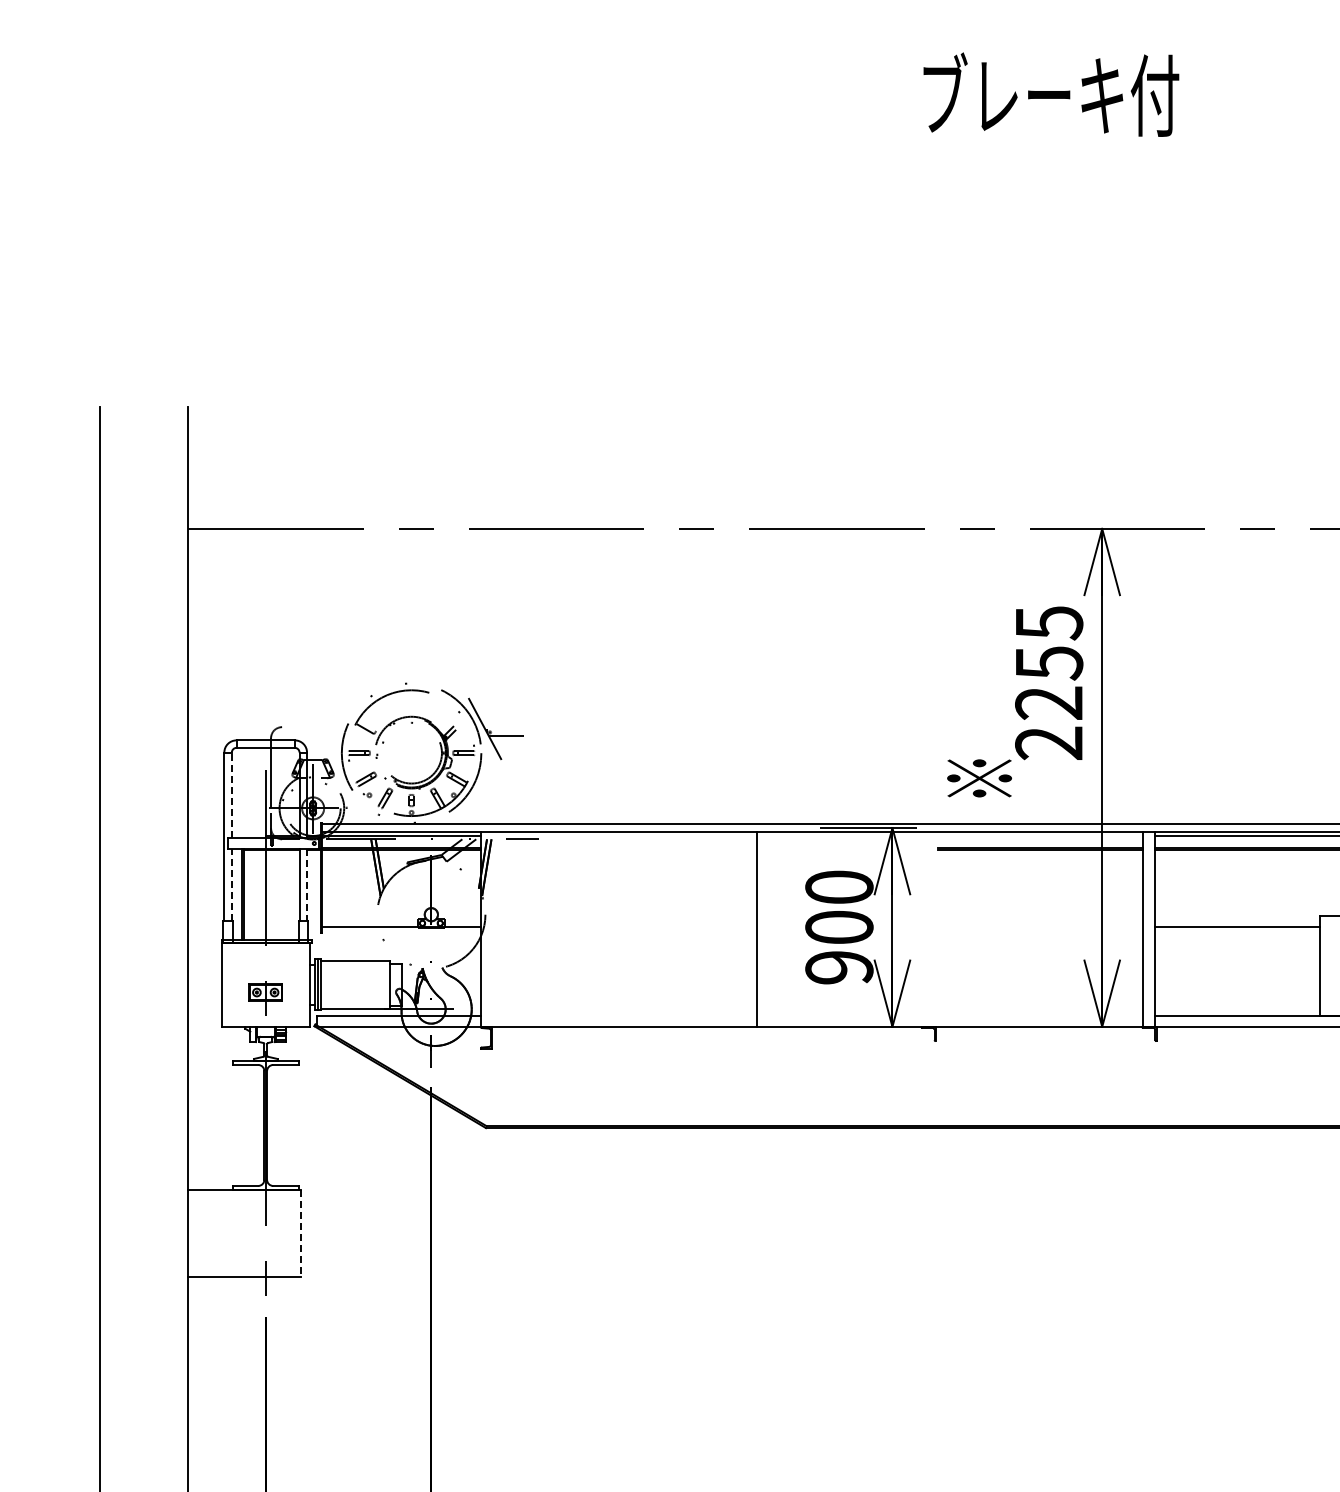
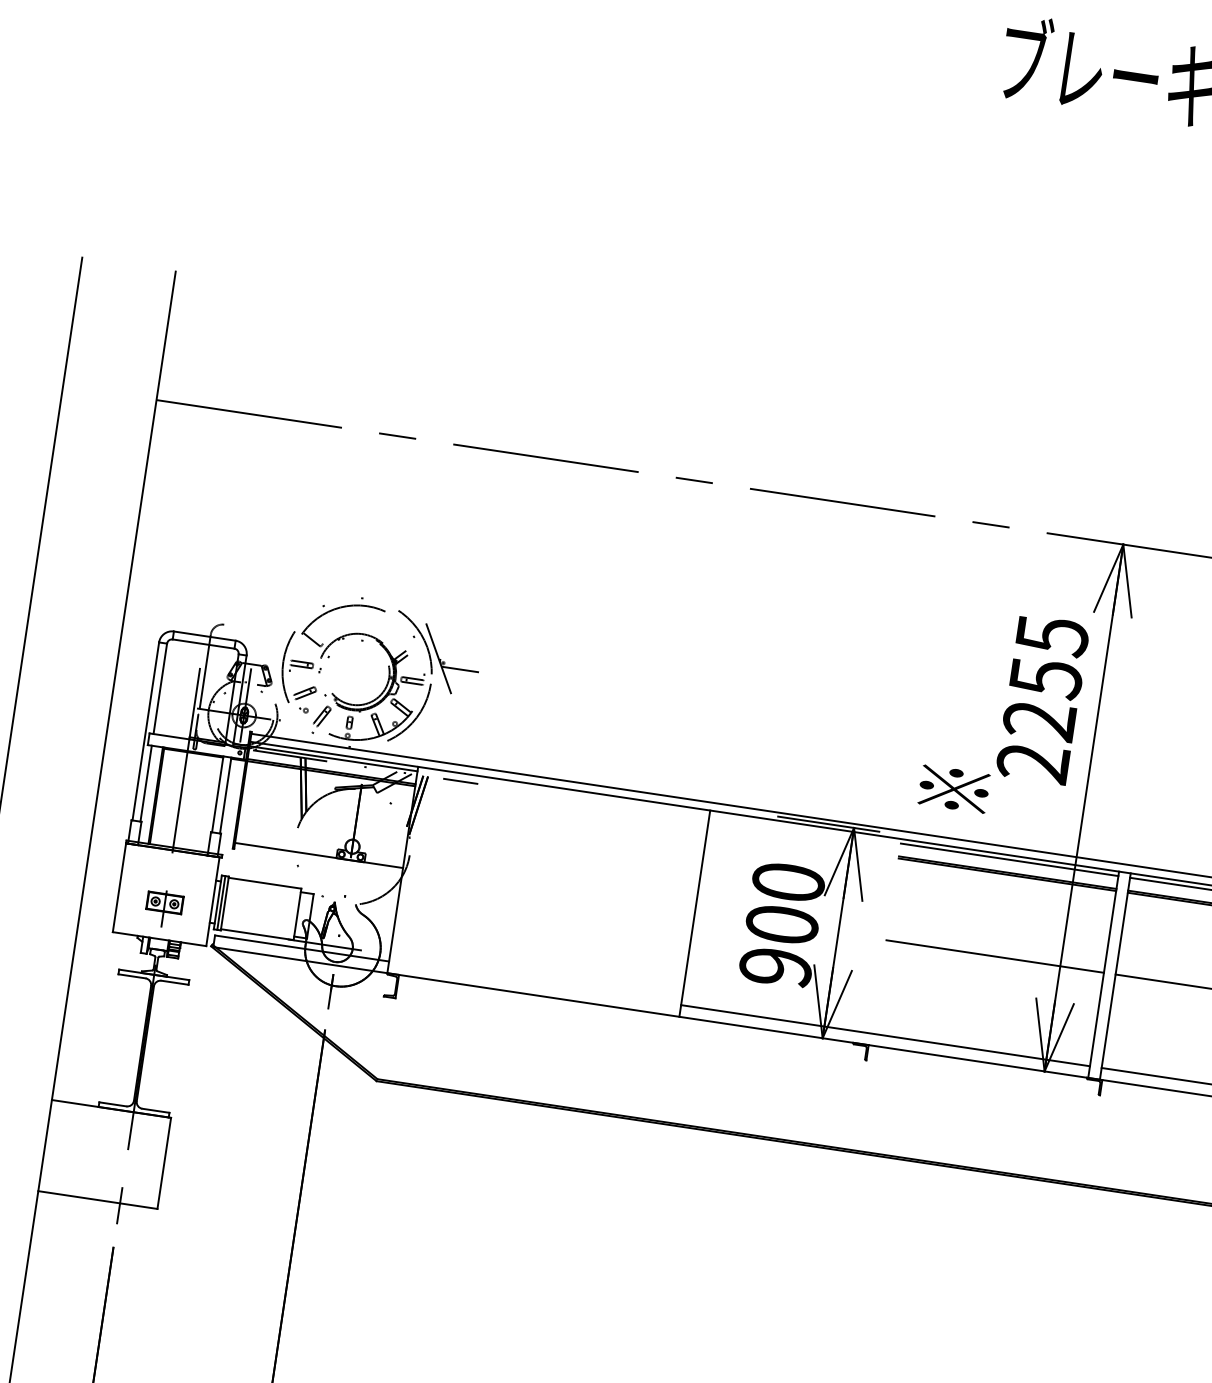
line: (231, 795) -> (159, 689), dashed -> solid
line: (1040, 836) -> (1009, 860), added
line: (231, 884) -> (145, 783), dashed -> solid
line: (307, 884) -> (226, 795), dashed -> solid
line: (1040, 927) -> (994, 956), added
line: (950, 1015) -> (885, 1035), added
line: (301, 1233) -> (164, 1163), dashed -> solid

